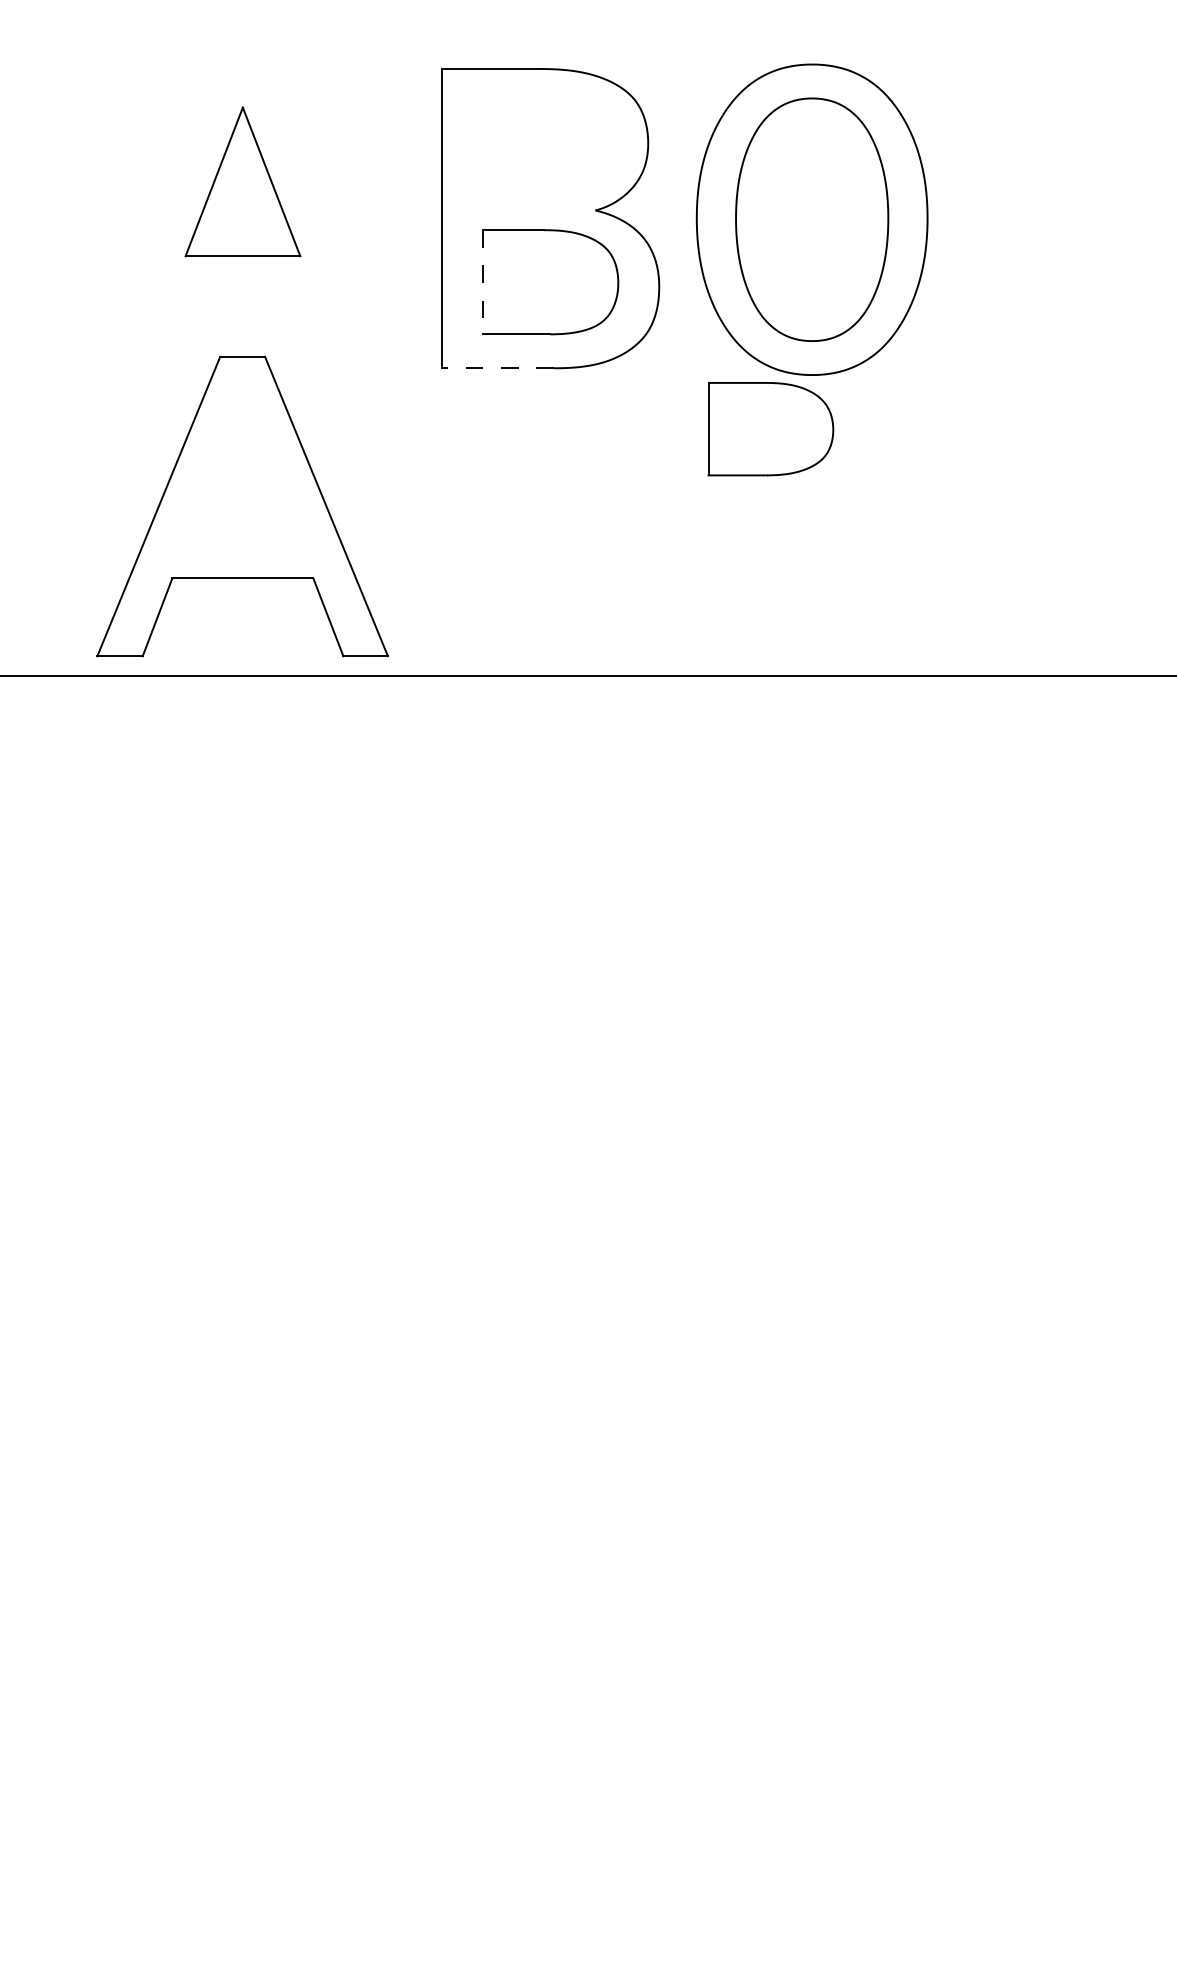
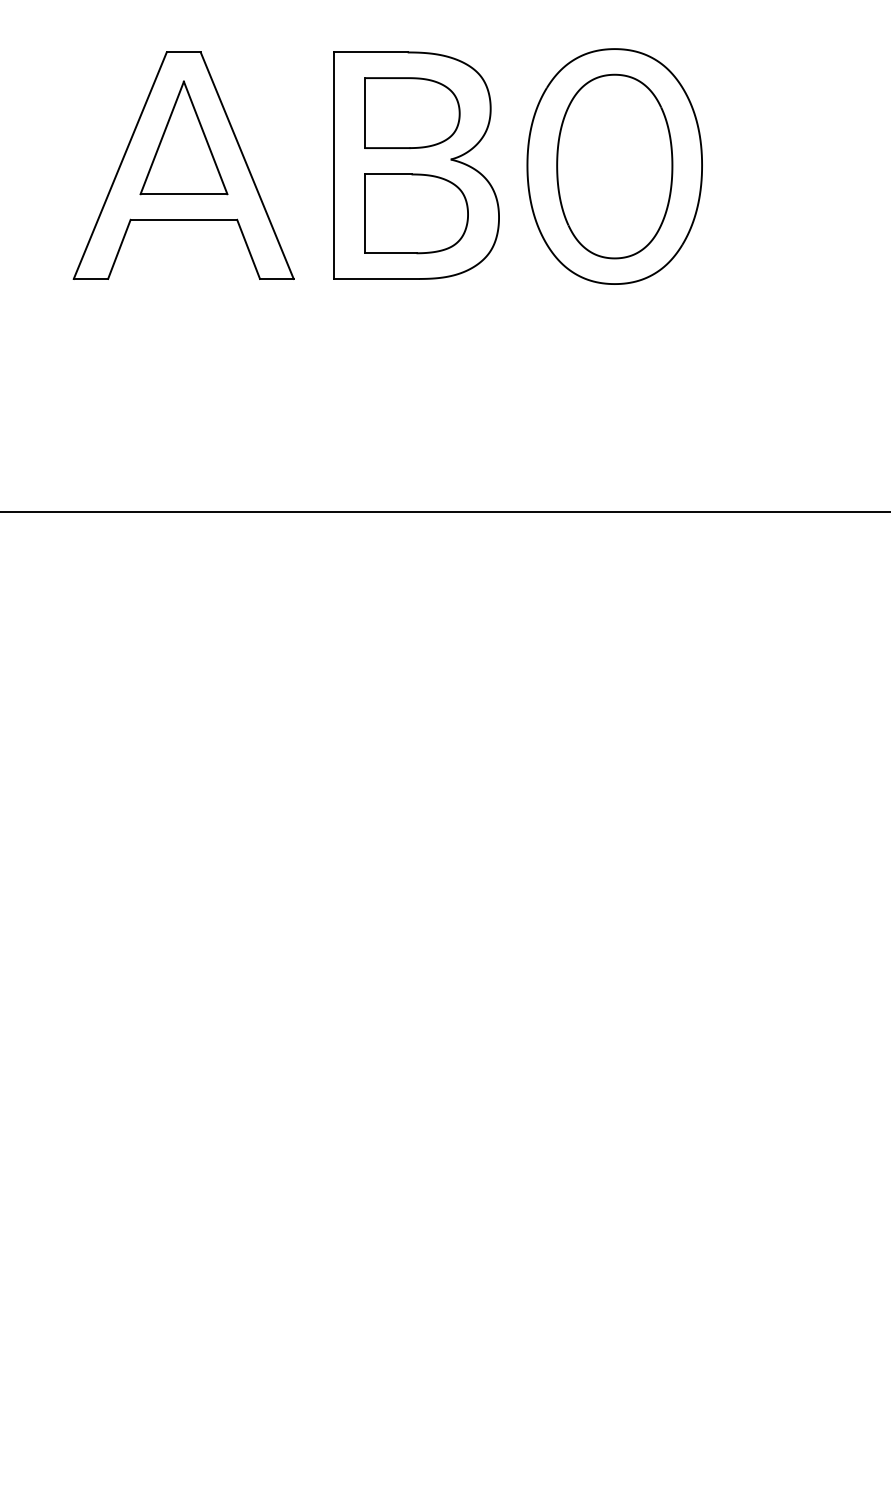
line: (482, 282) -> (365, 214), dashed -> solid
line: (497, 368) -> (376, 279), dashed -> solid
part: (770, 429) -> (412, 113), moved
part: (242, 506) -> (183, 165), moved

